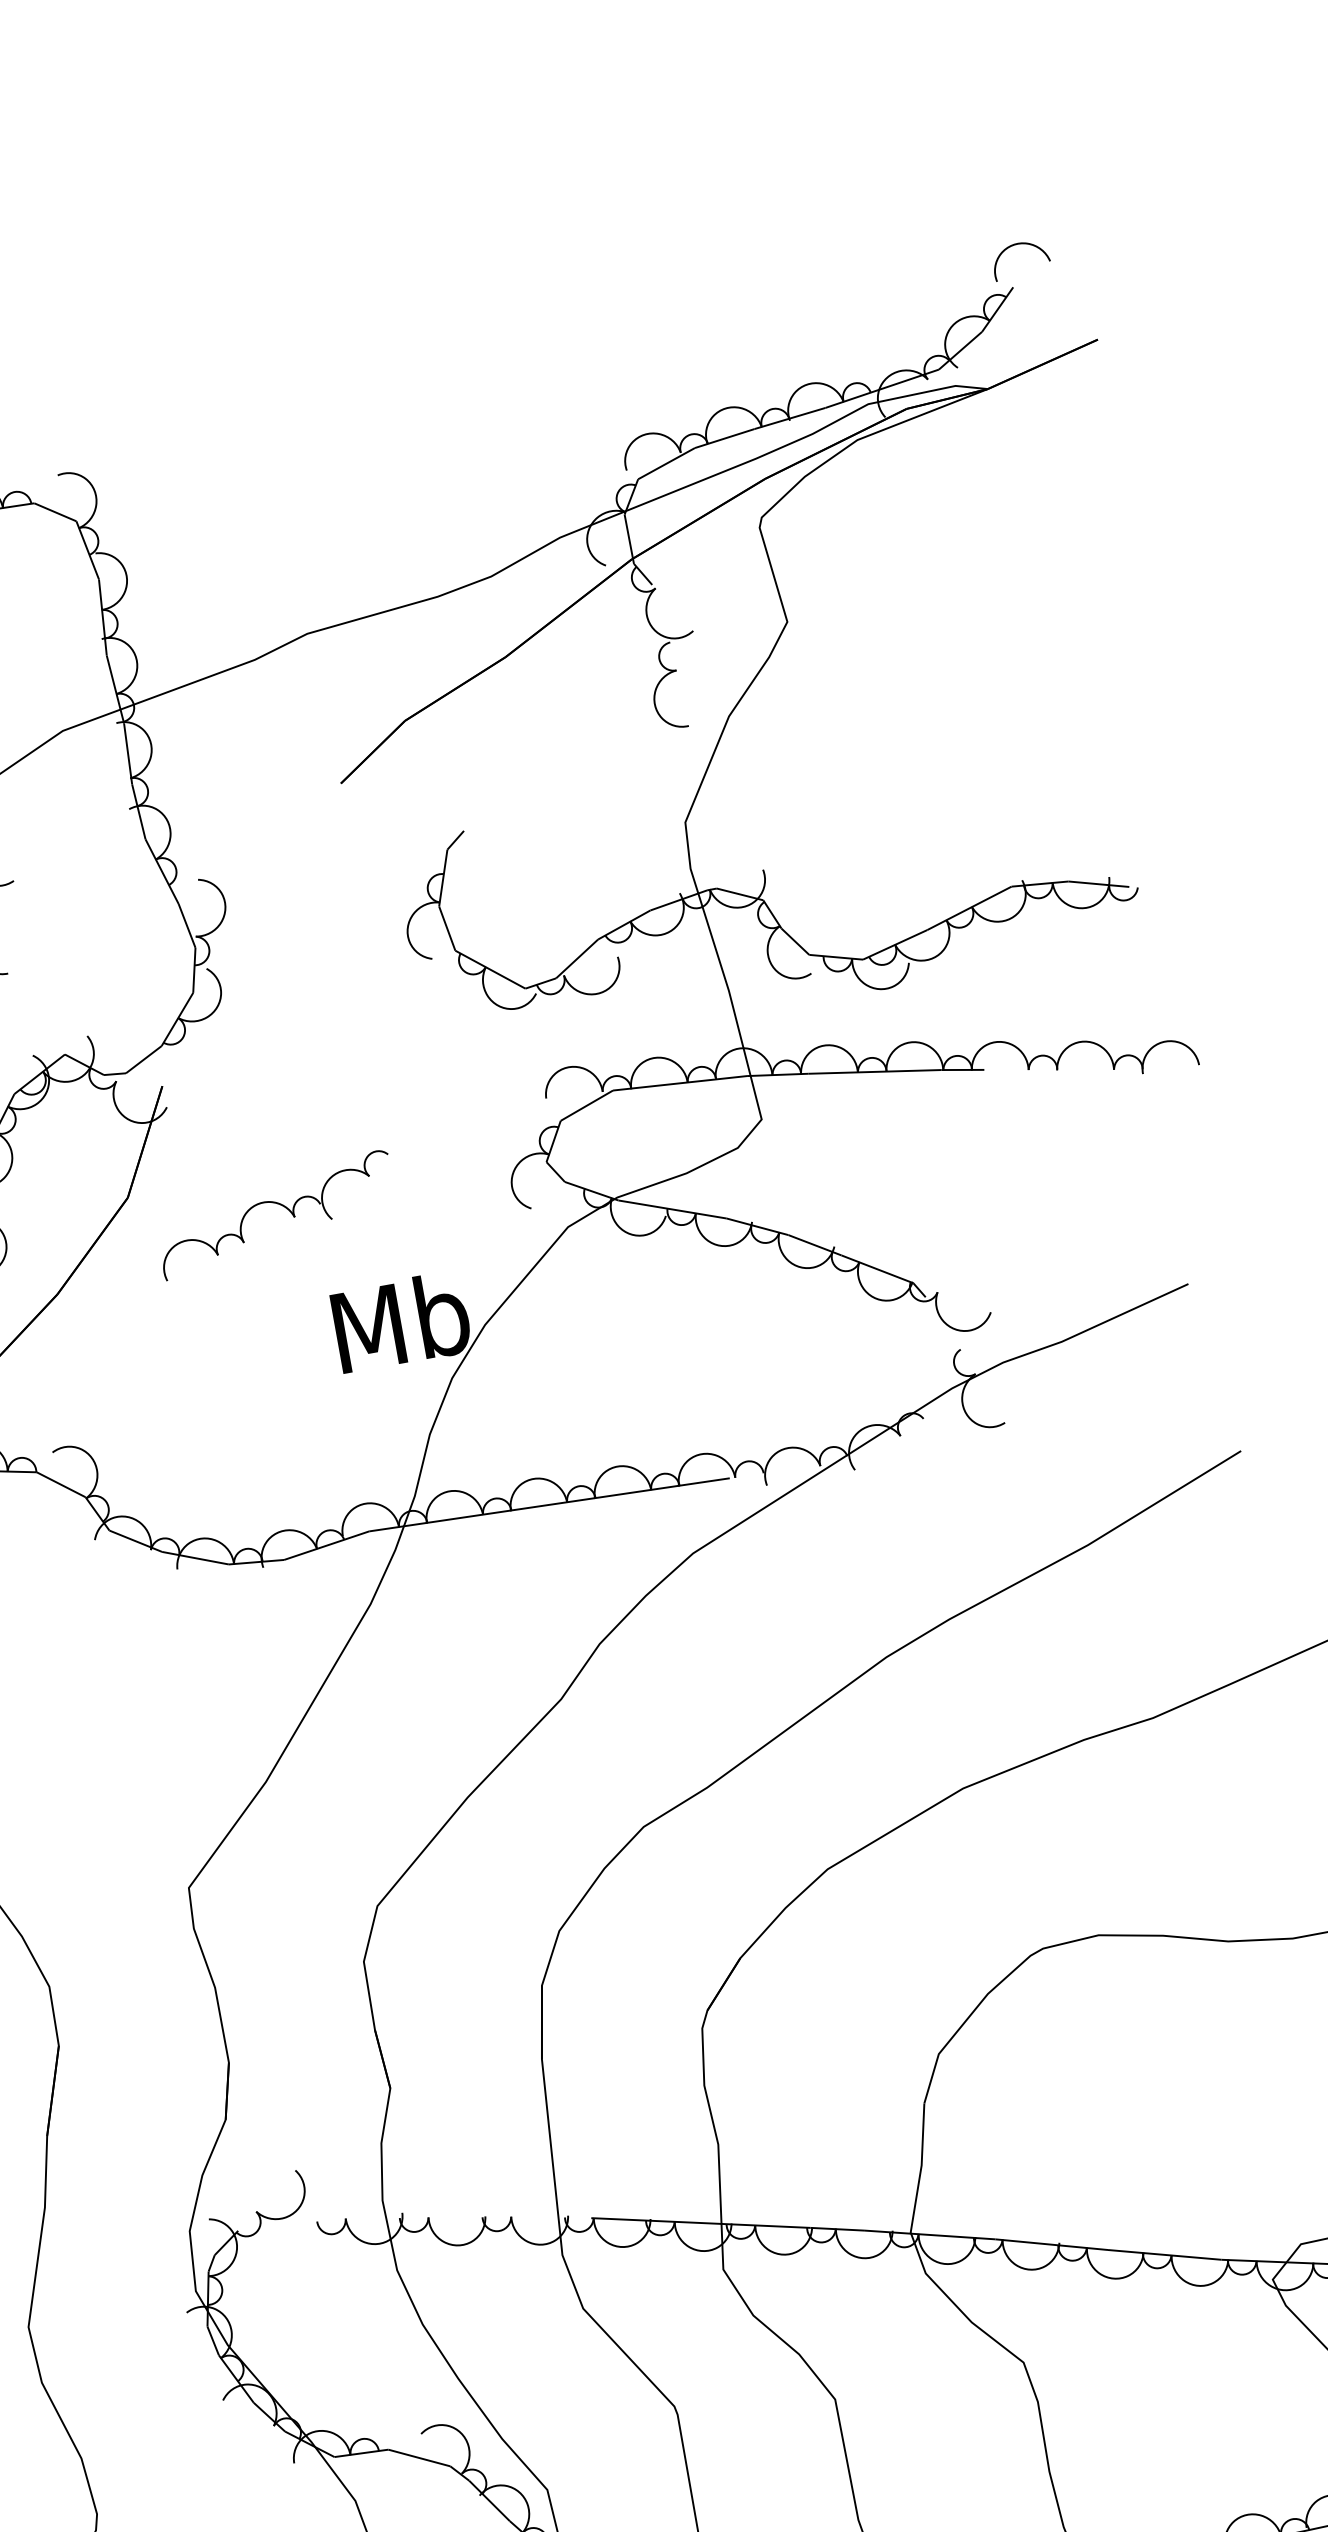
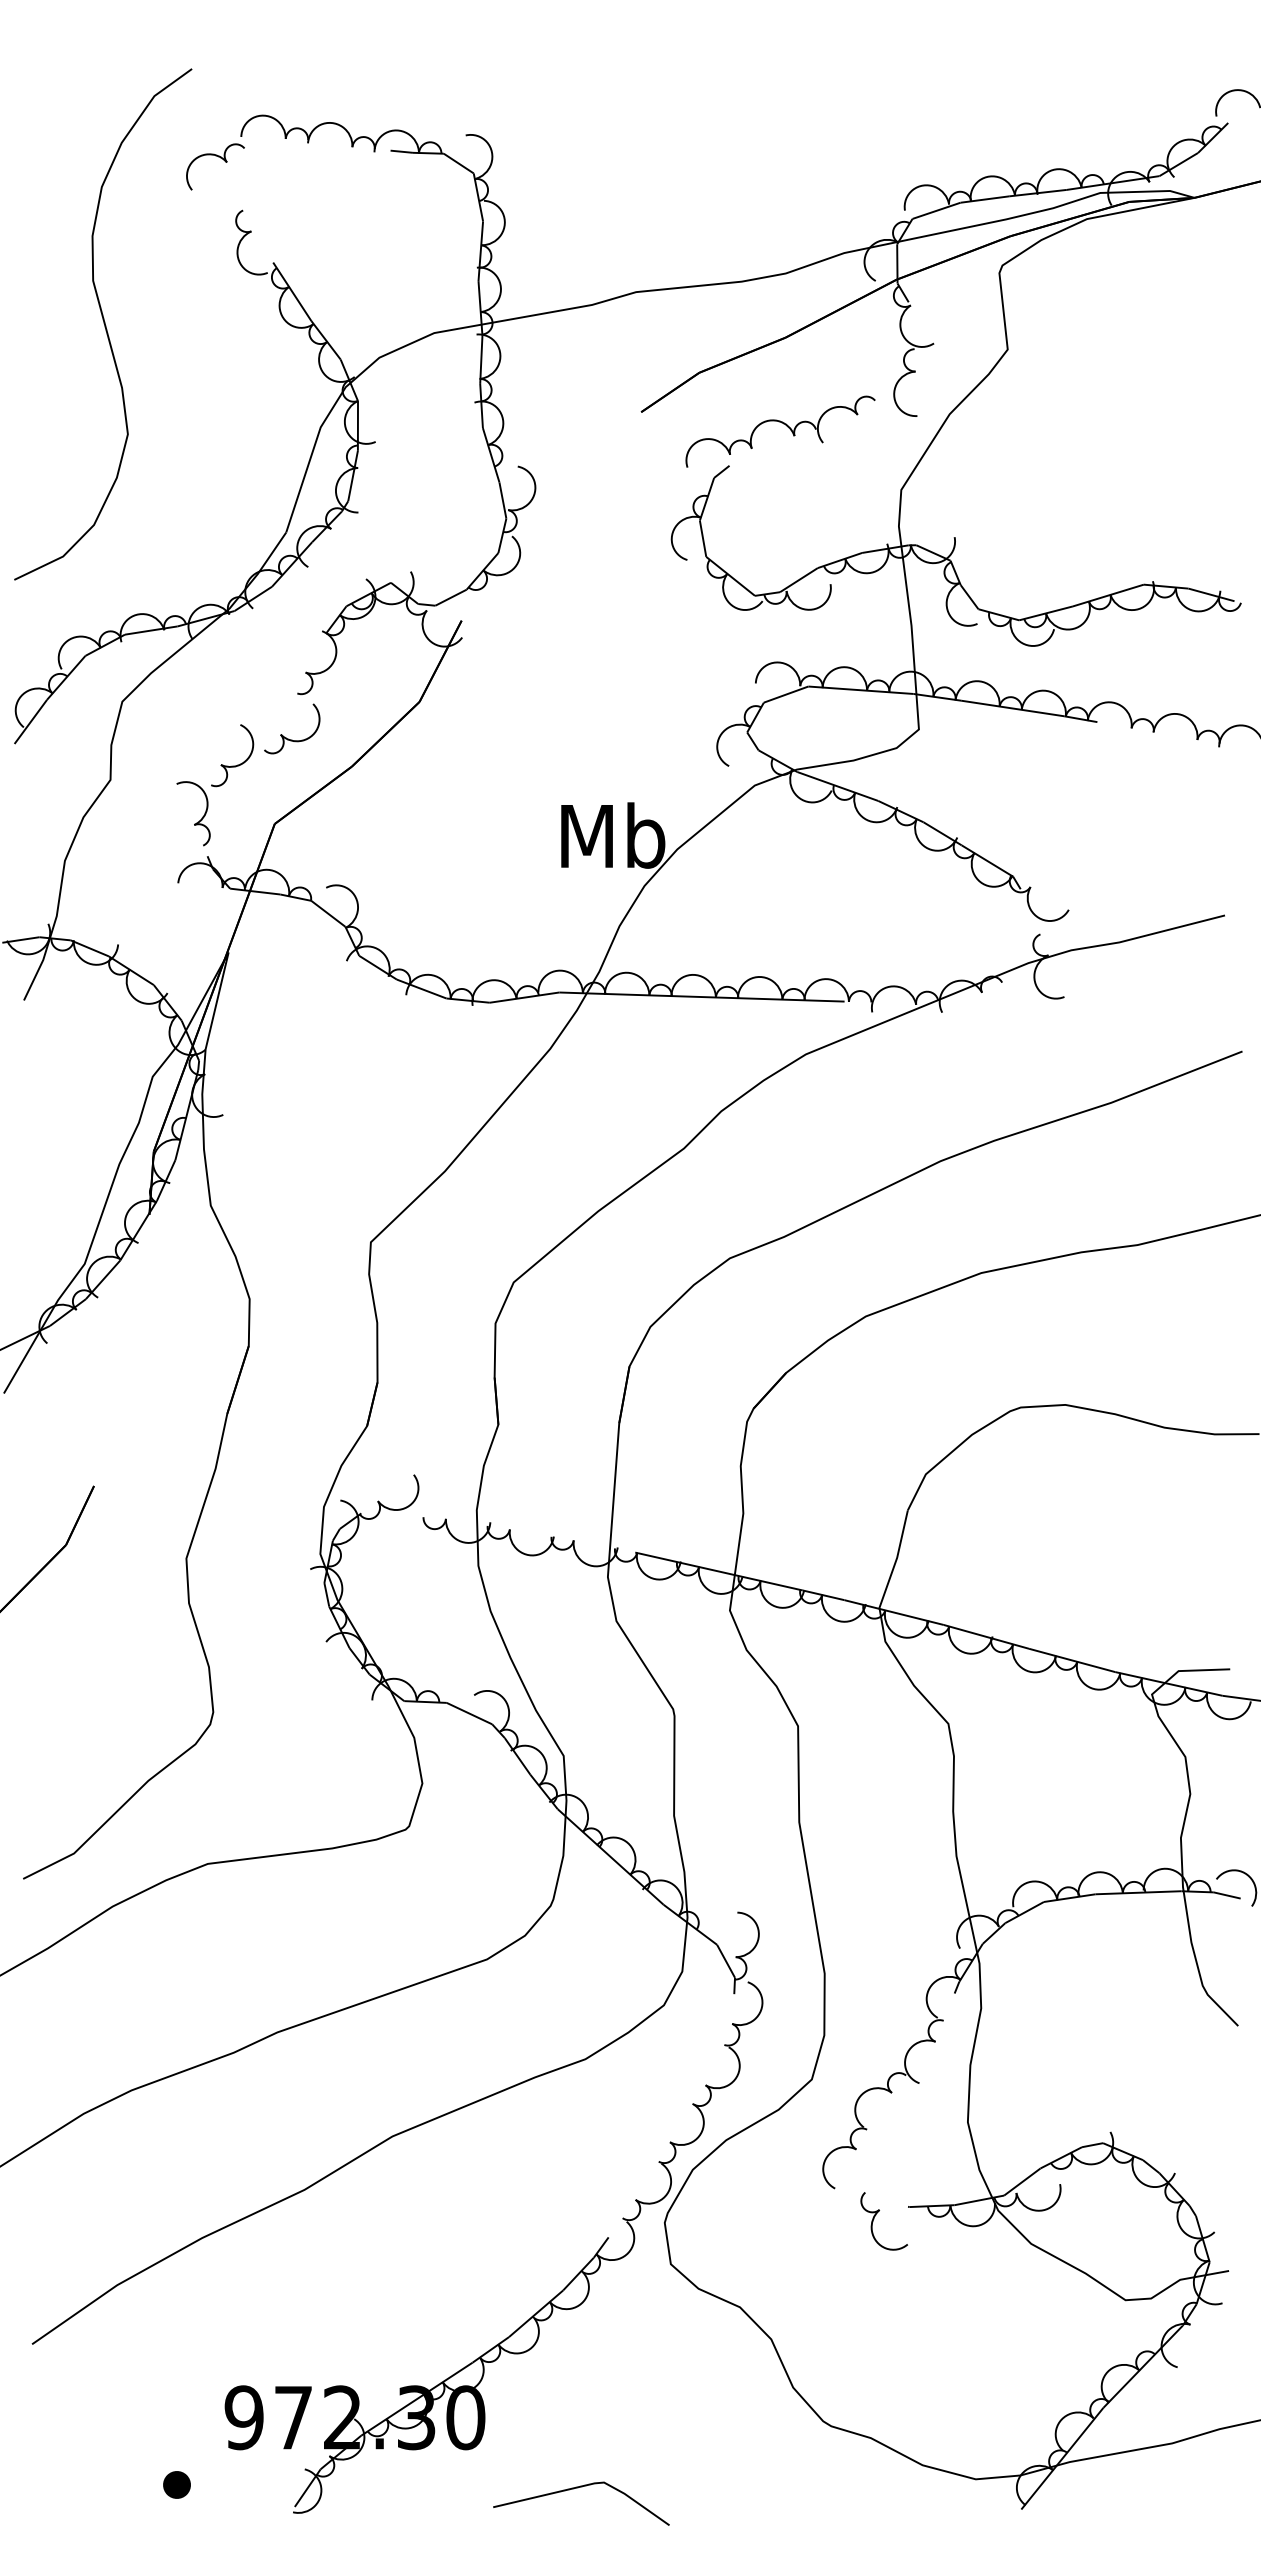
part: (278, 1205) -> (783, 424), moved

